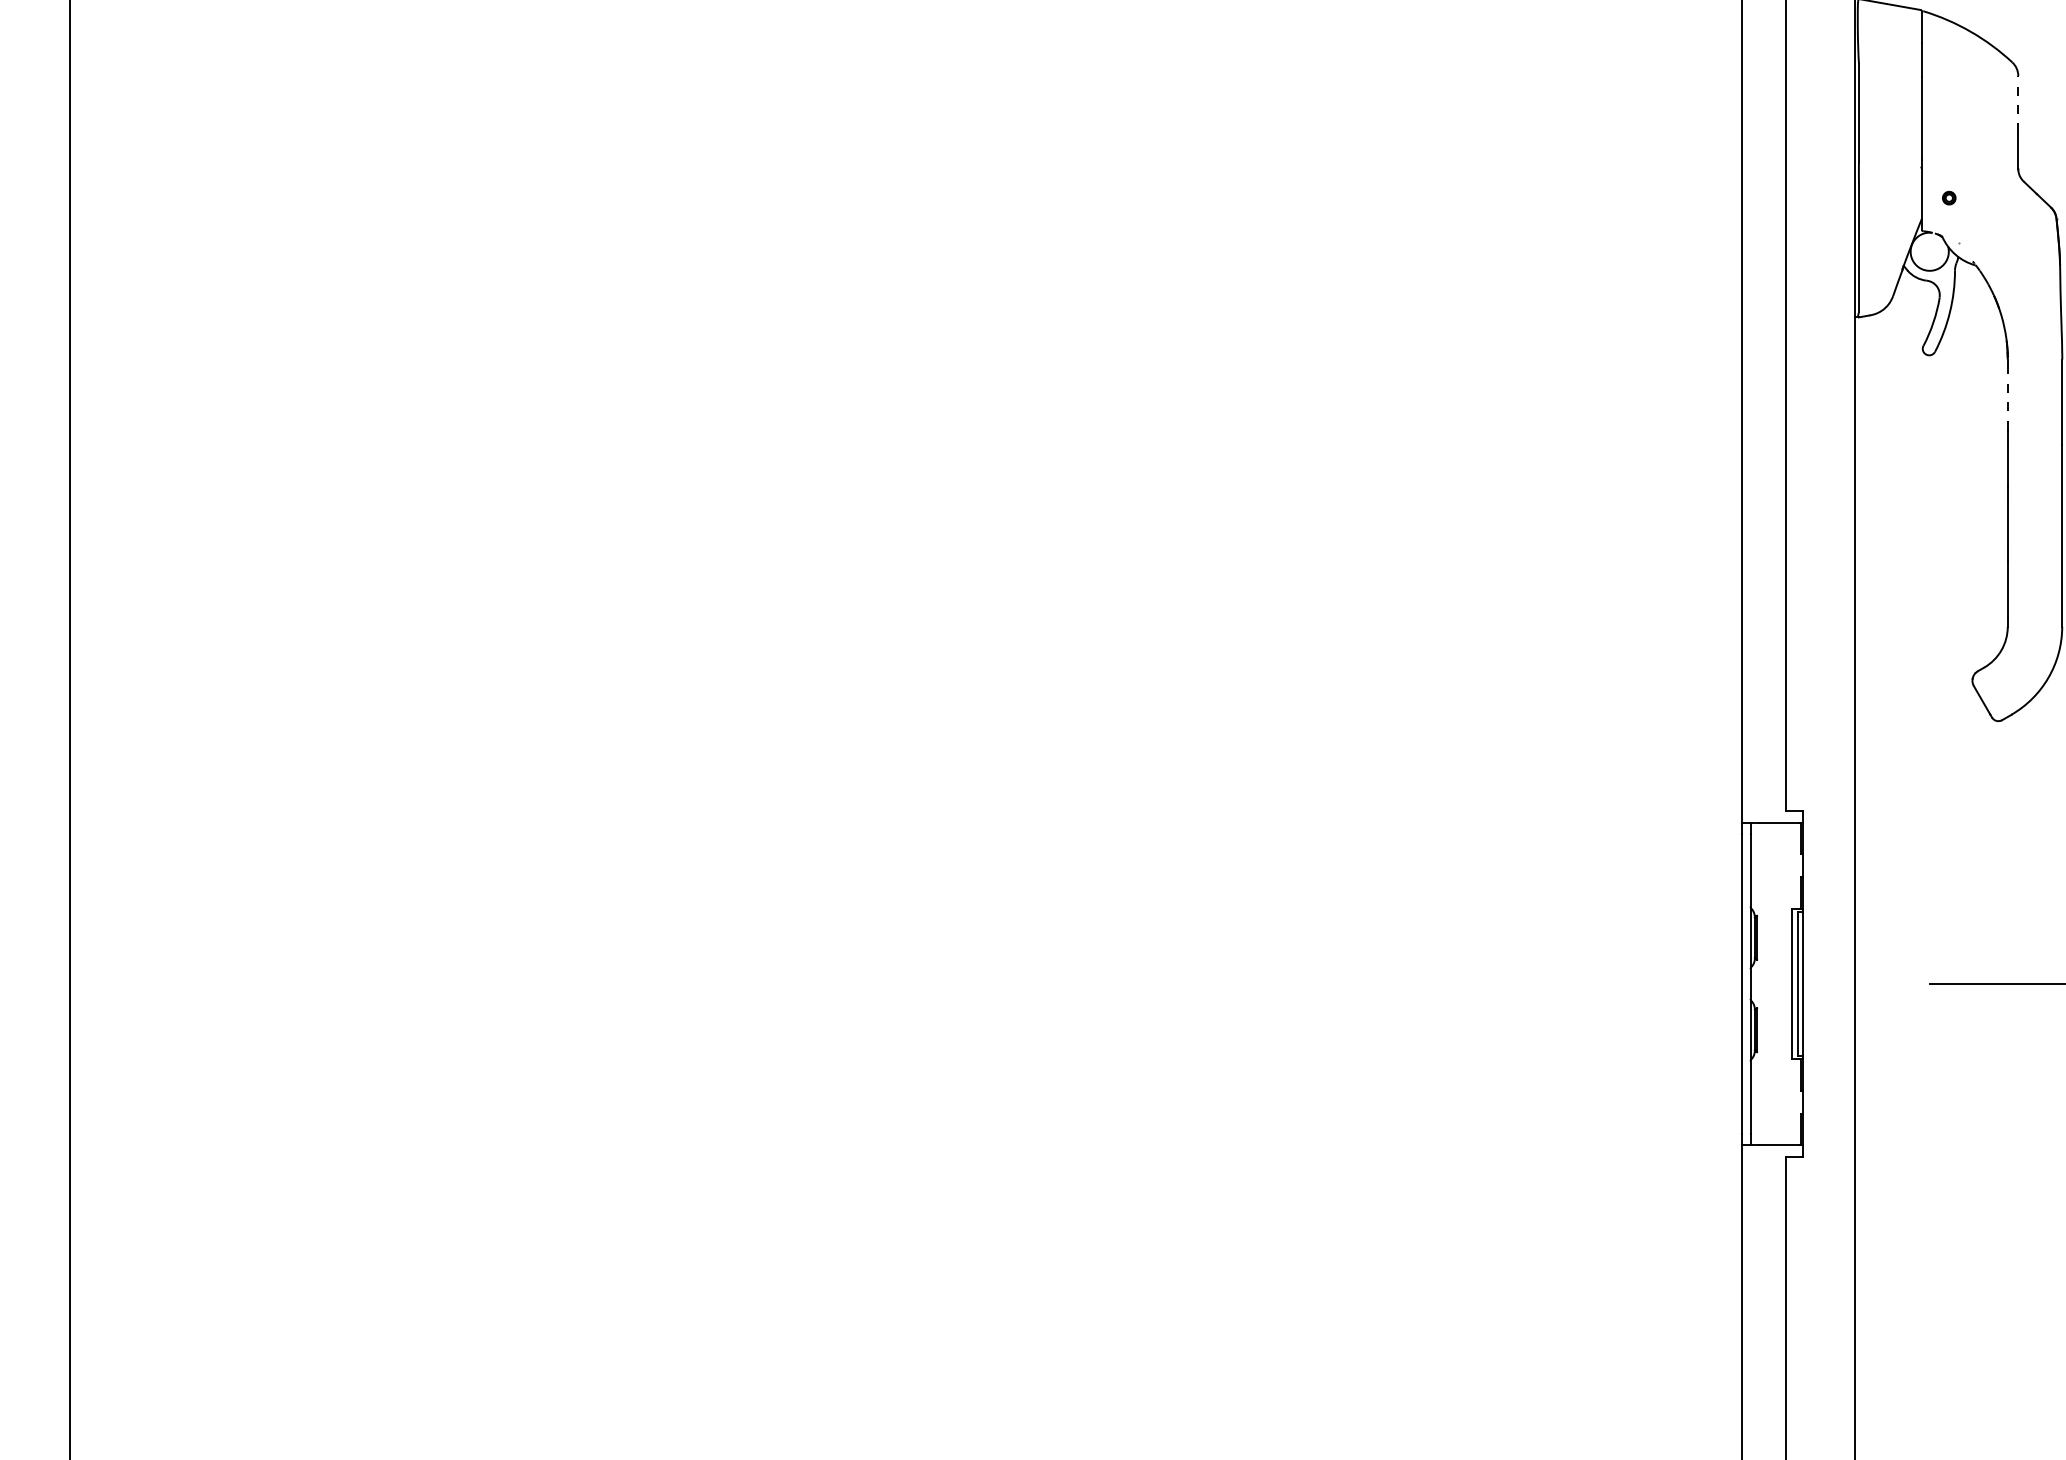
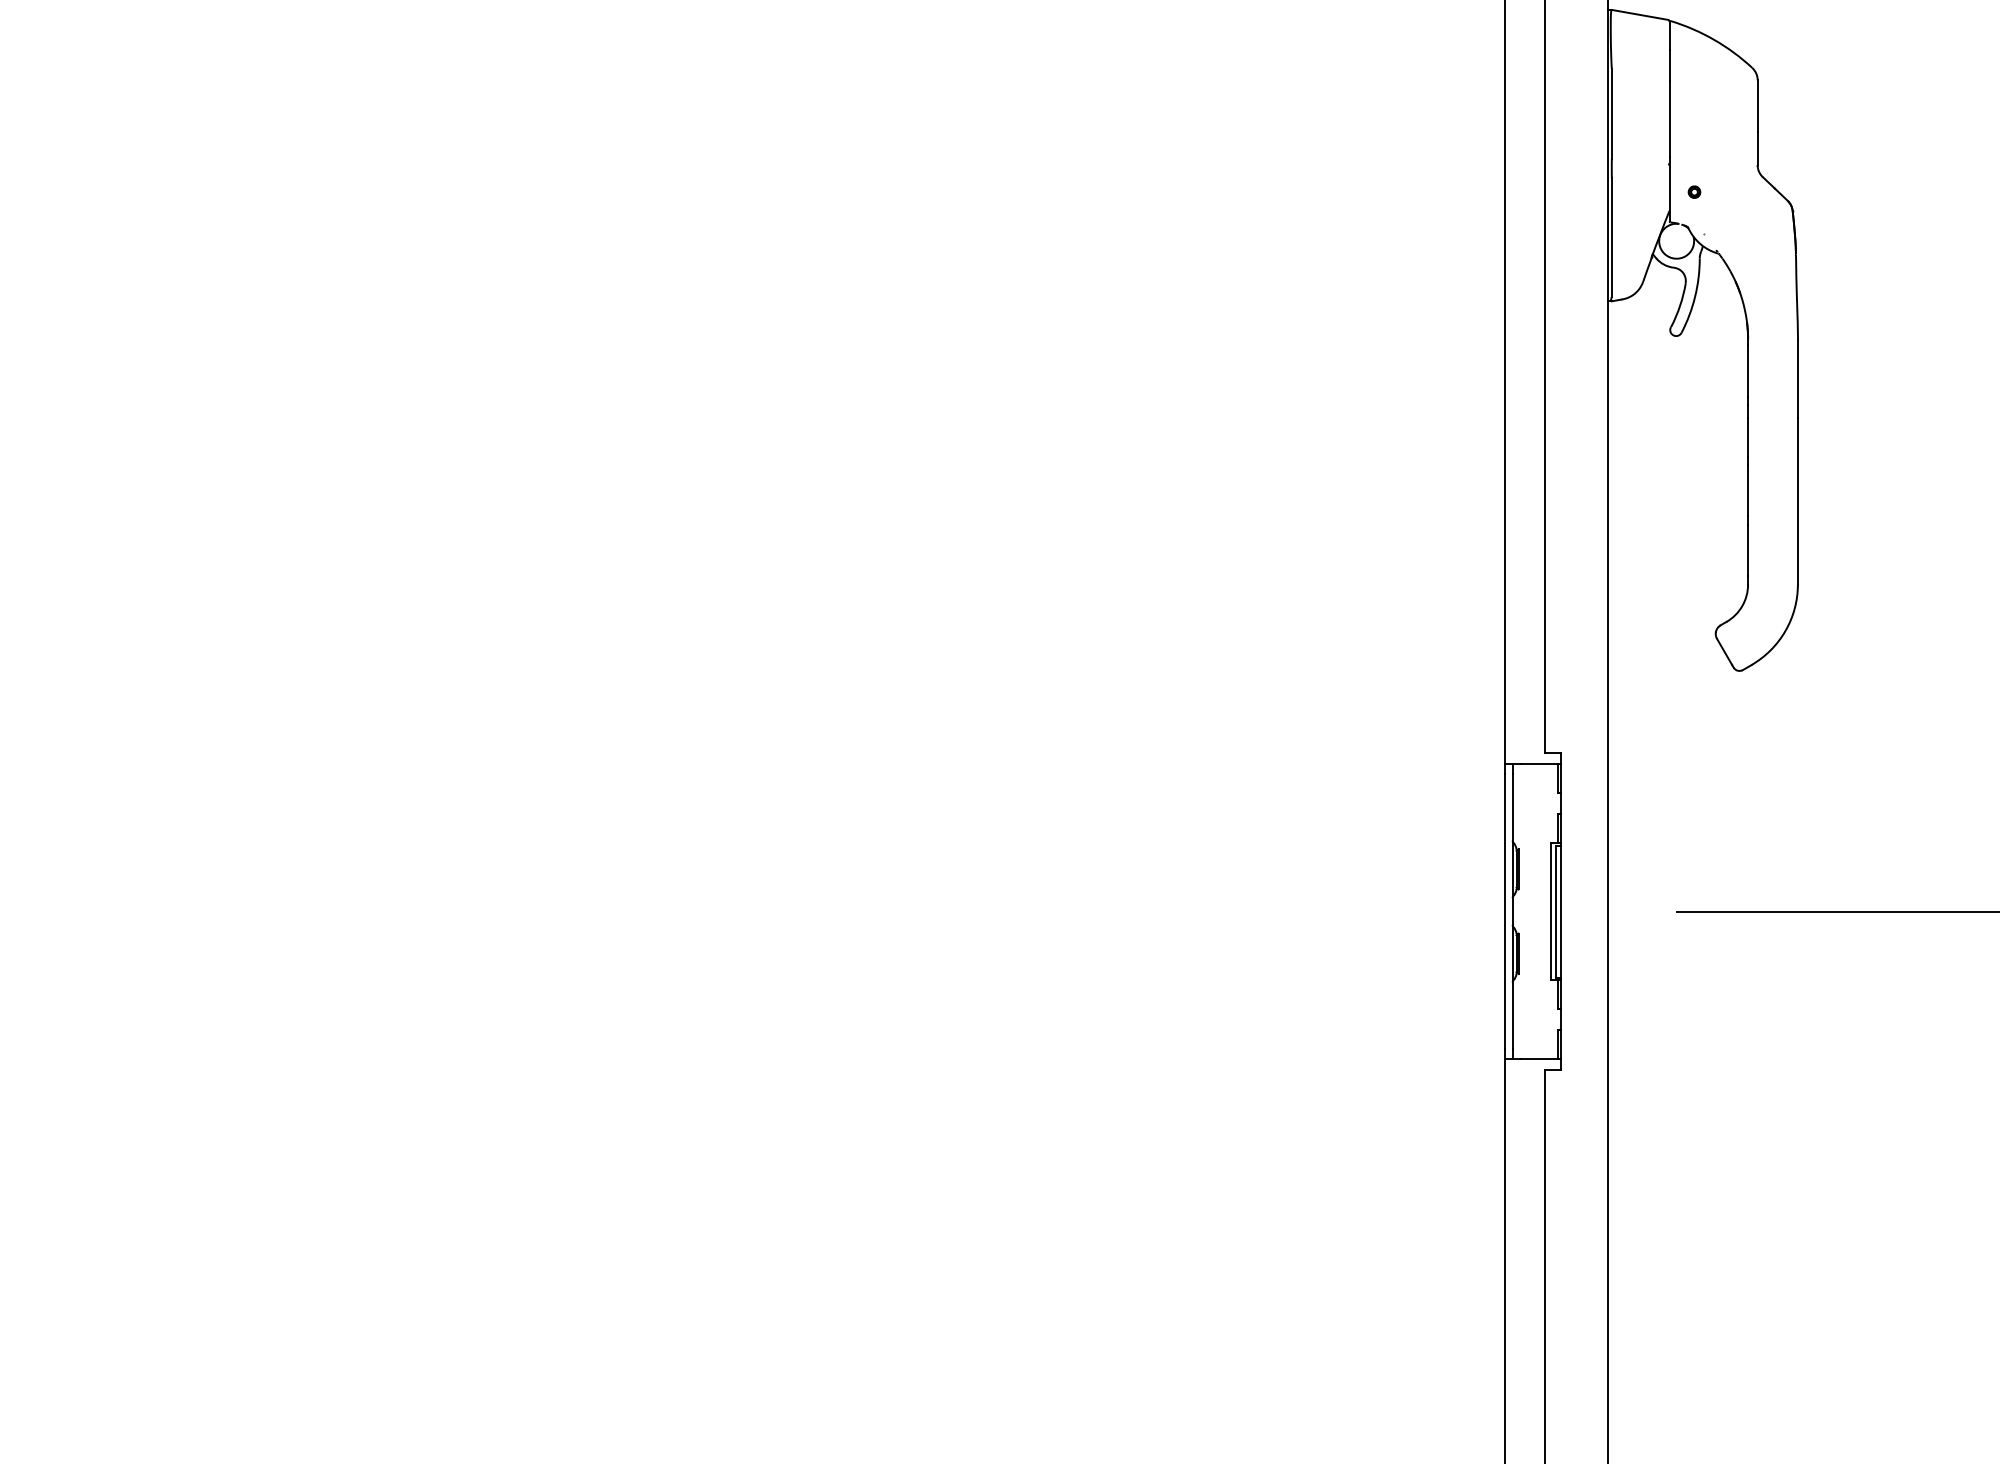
line: (2018, 104) -> (1757, 106), dashed -> solid
line: (2008, 392) -> (1748, 370), dashed -> solid

